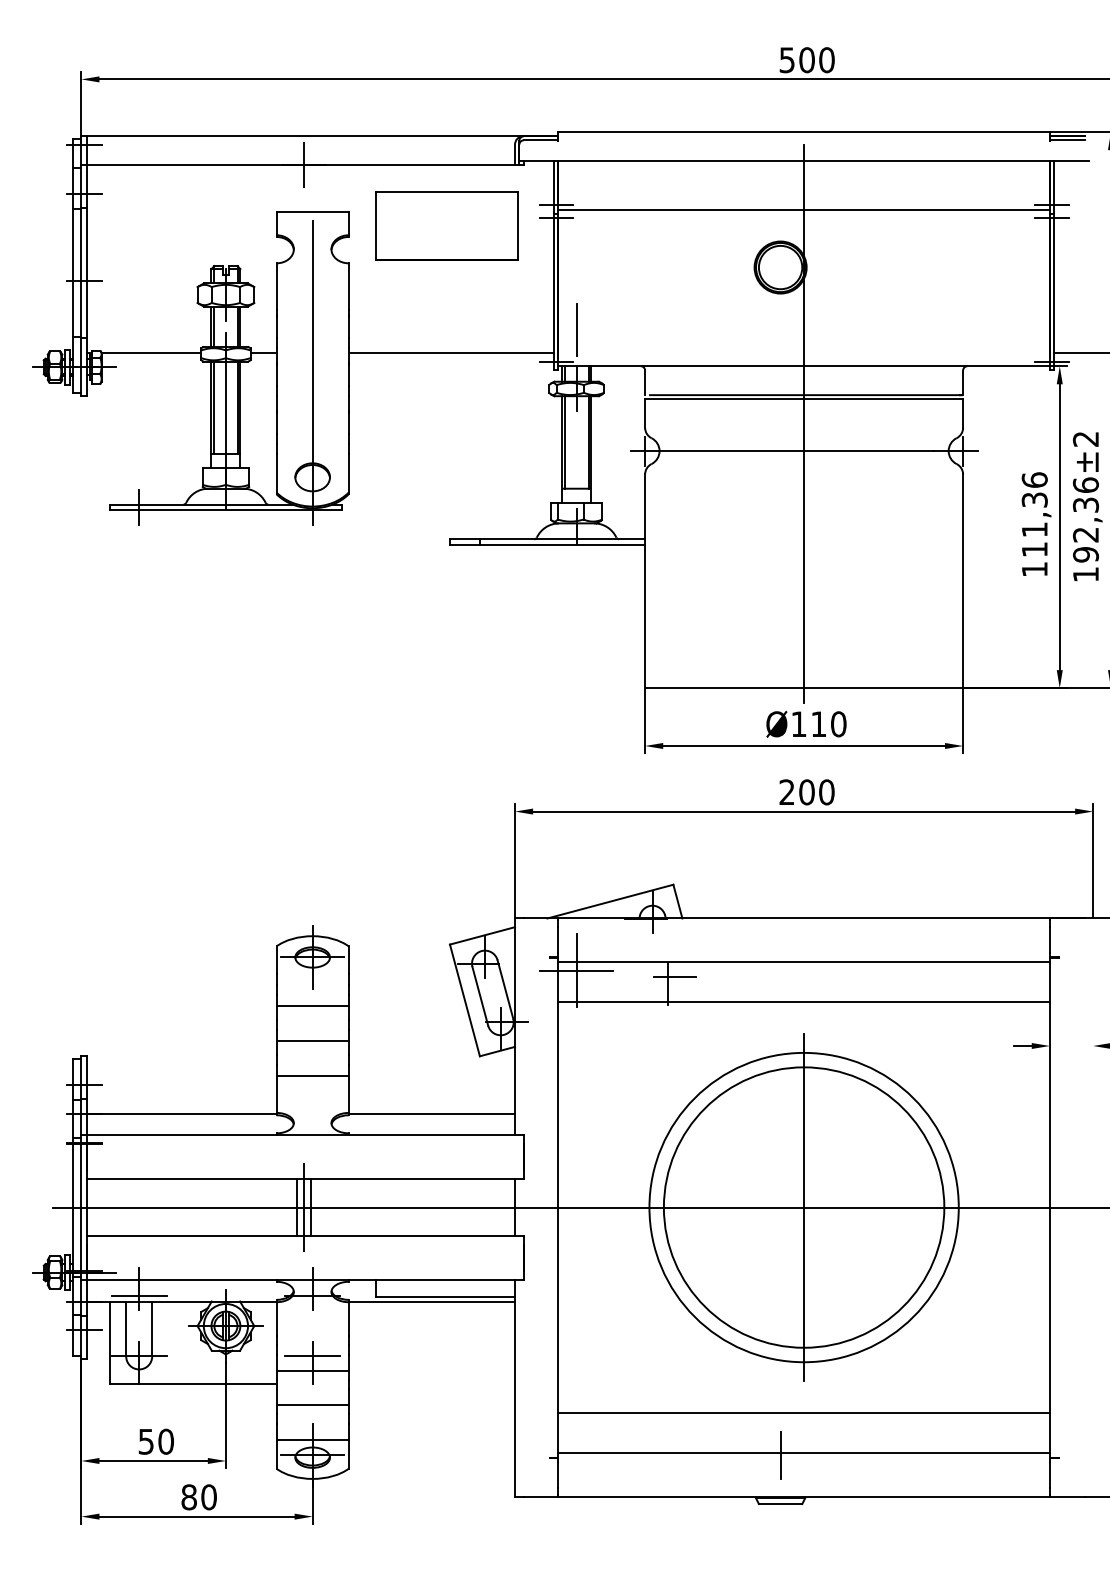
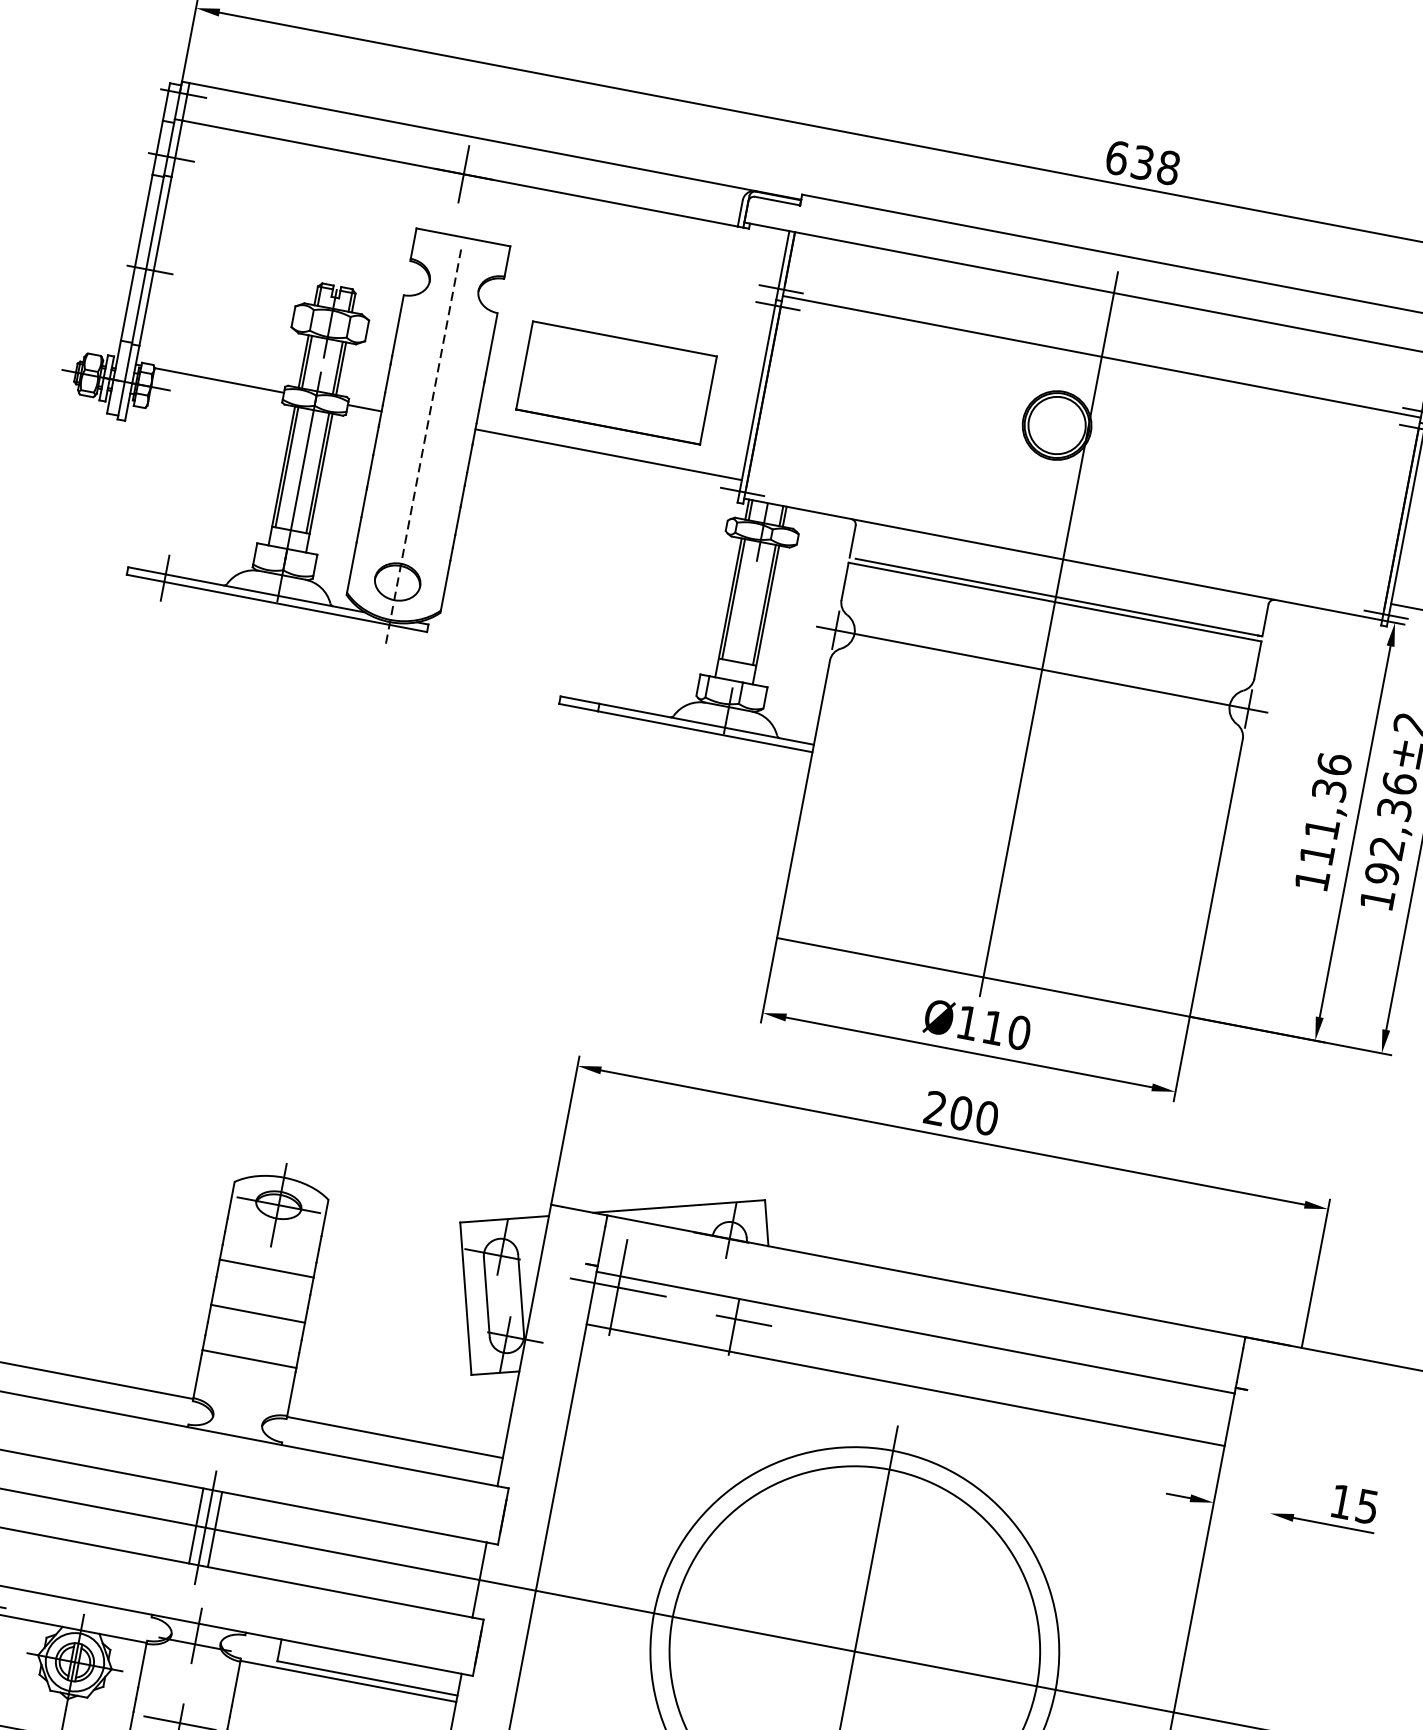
text: (806, 60) -> (1141, 163), 500 -> 638
part: (446, 225) -> (615, 381), moved
line: (576, 329) -> (776, 455), removed
line: (312, 373) -> (423, 447), solid -> dashed

